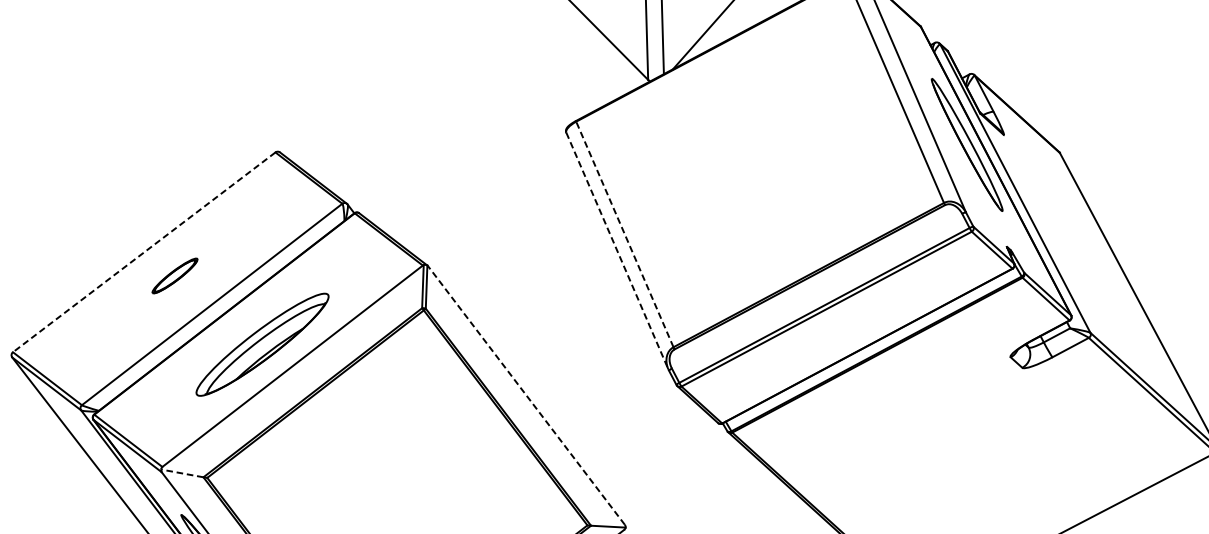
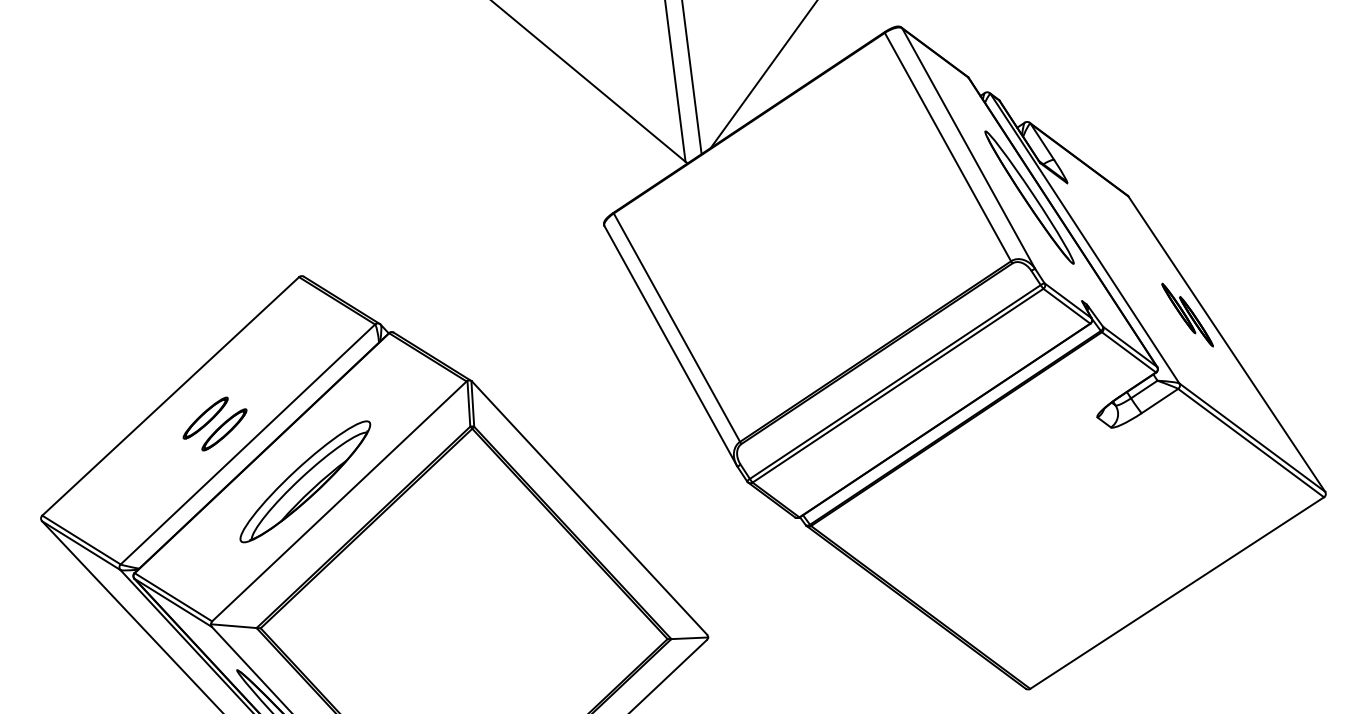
line: (624, 234) -> (676, 327), dashed -> solid
line: (617, 250) -> (670, 345), dashed -> solid
line: (144, 252) -> (170, 396), dashed -> solid
part: (1104, 269) -> (1187, 314), added
part: (191, 288) -> (224, 429), added
line: (526, 395) -> (589, 508), dashed -> solid
line: (181, 473) -> (233, 626), dashed -> solid

